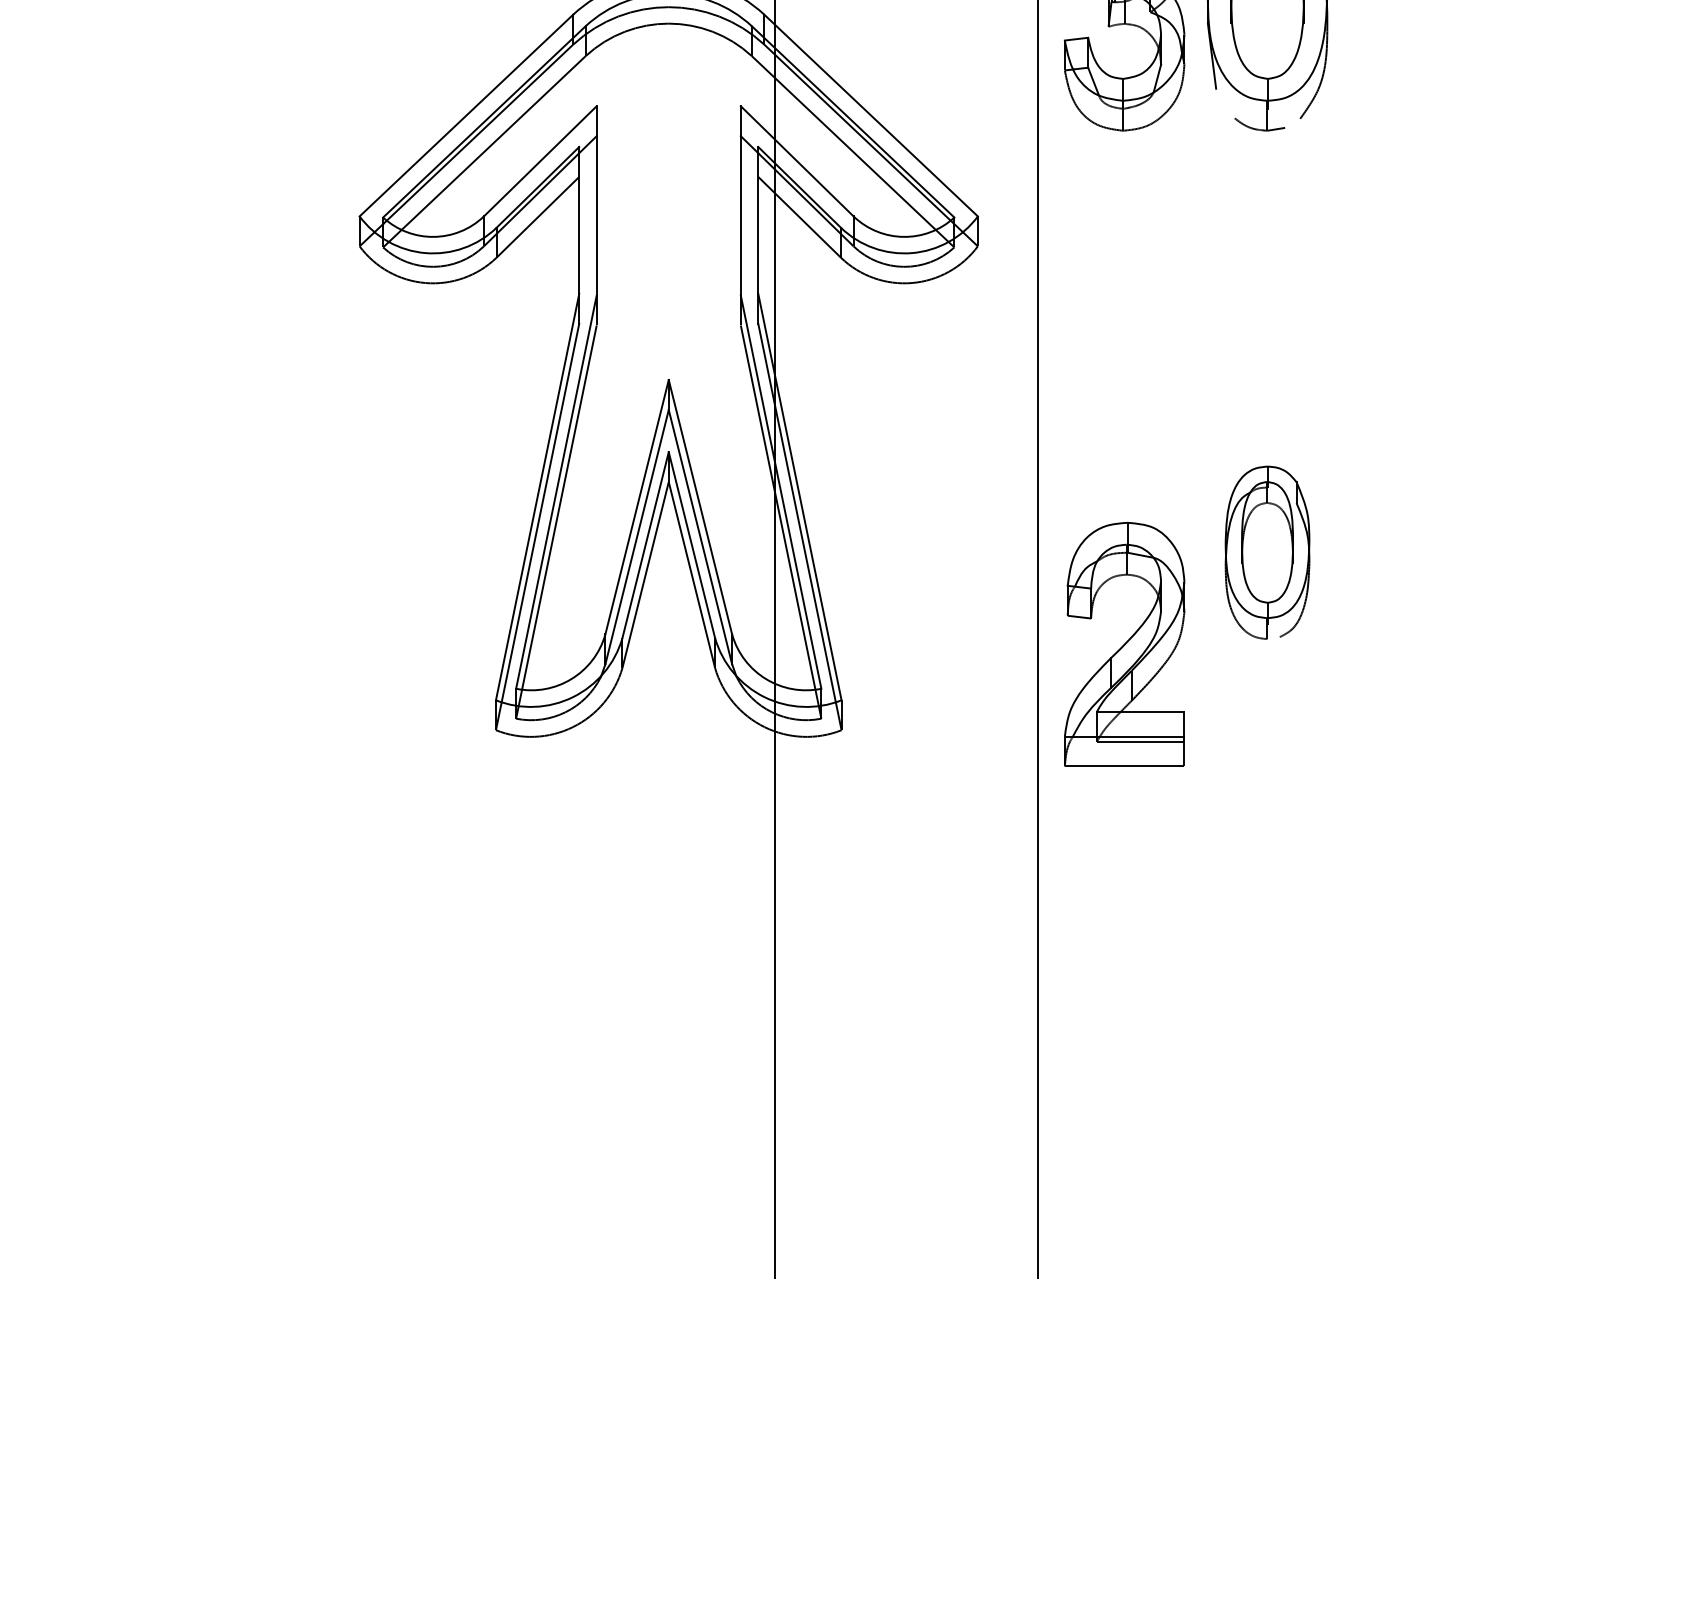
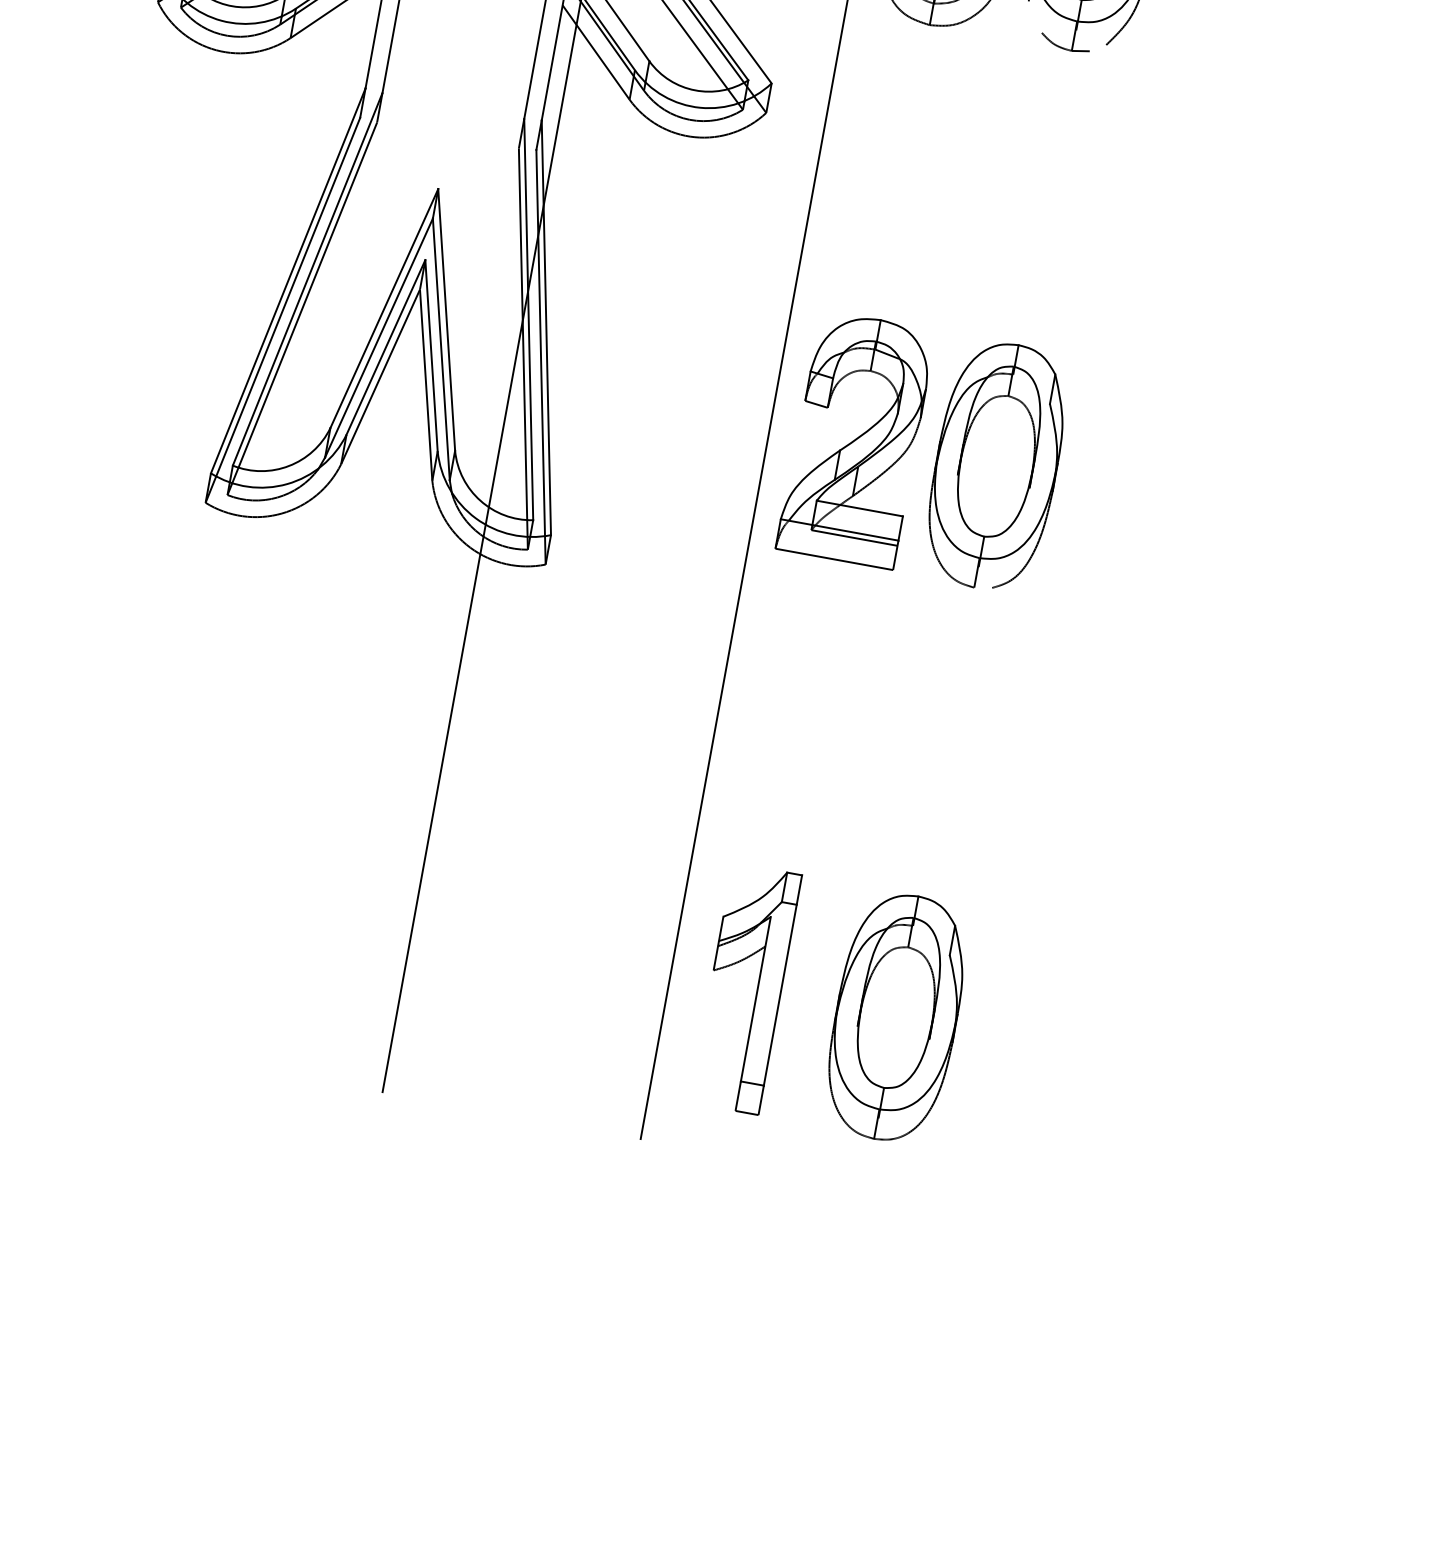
part: (1267, 552) -> (996, 465), size x1.43
part: (1124, 643) -> (856, 438), moved
part: (1125, 1111) -> (756, 990), added
part: (1267, 1113) -> (896, 1017), added

